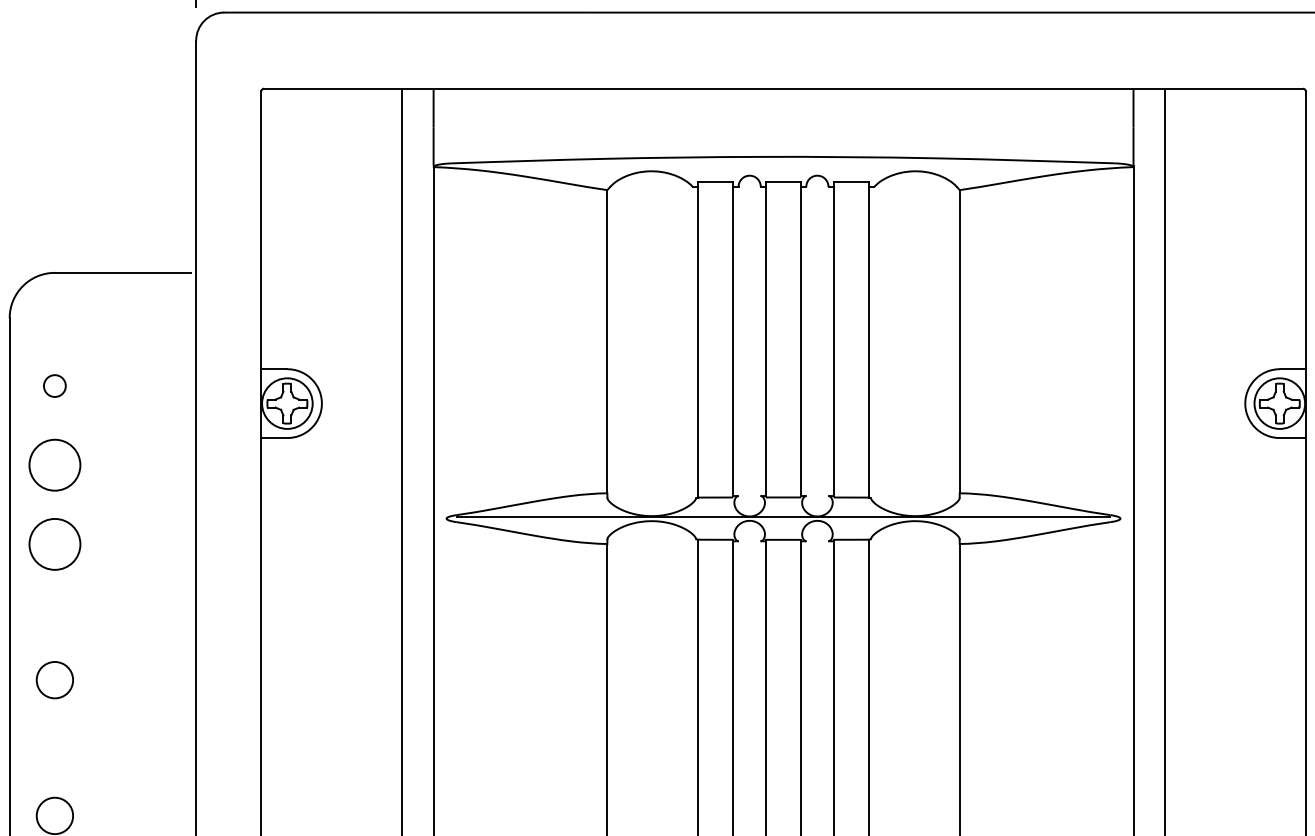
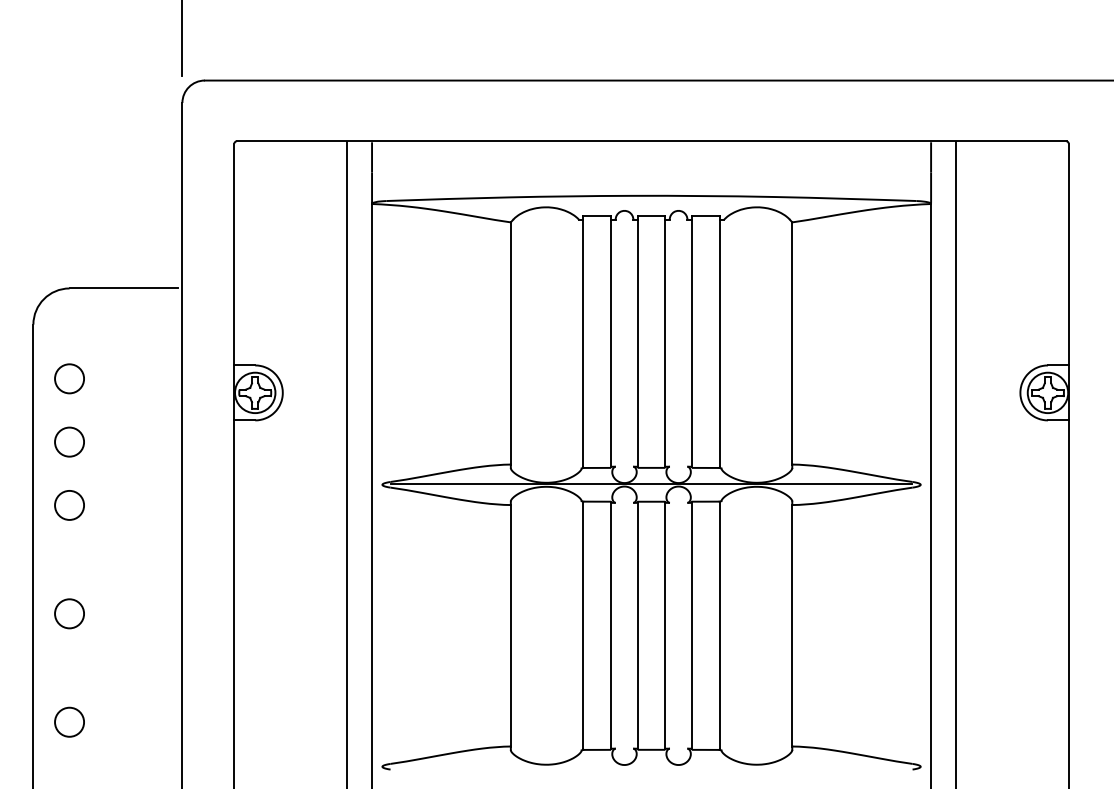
circle: (54, 385) -> (69, 378), size x1.67
circle: (54, 464) -> (69, 441), size x0.71
circle: (54, 544) -> (69, 505), size x0.71

